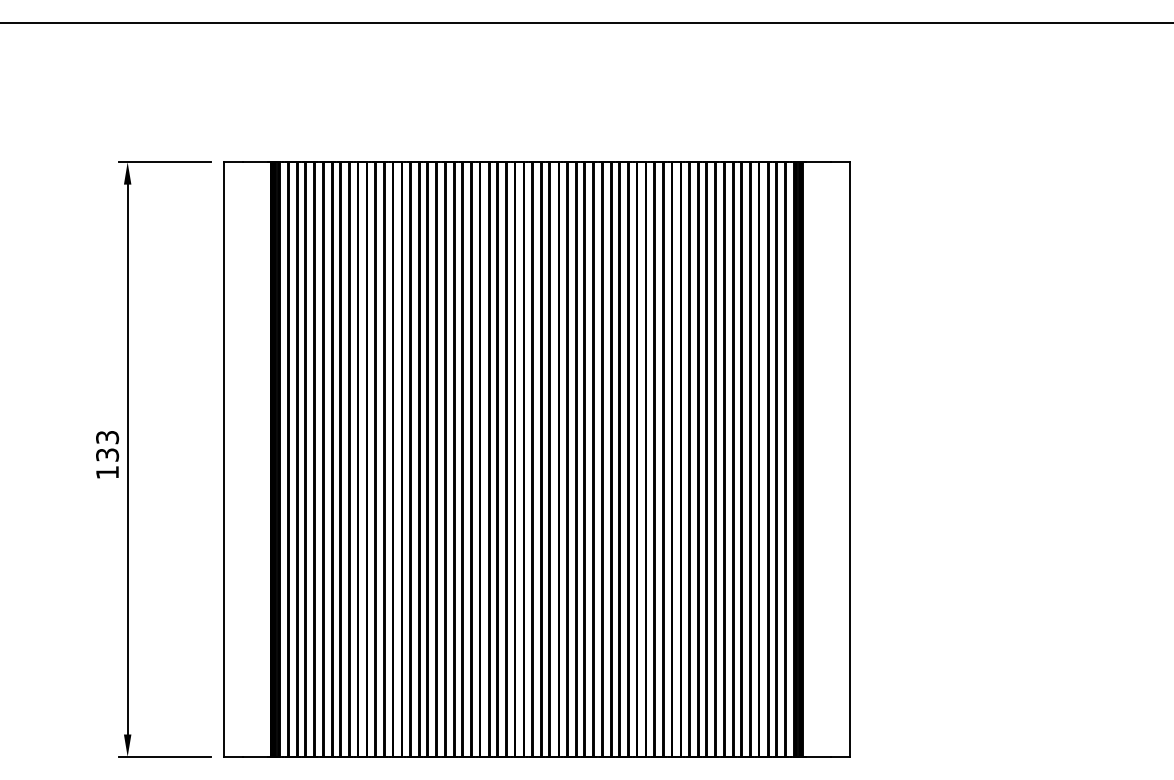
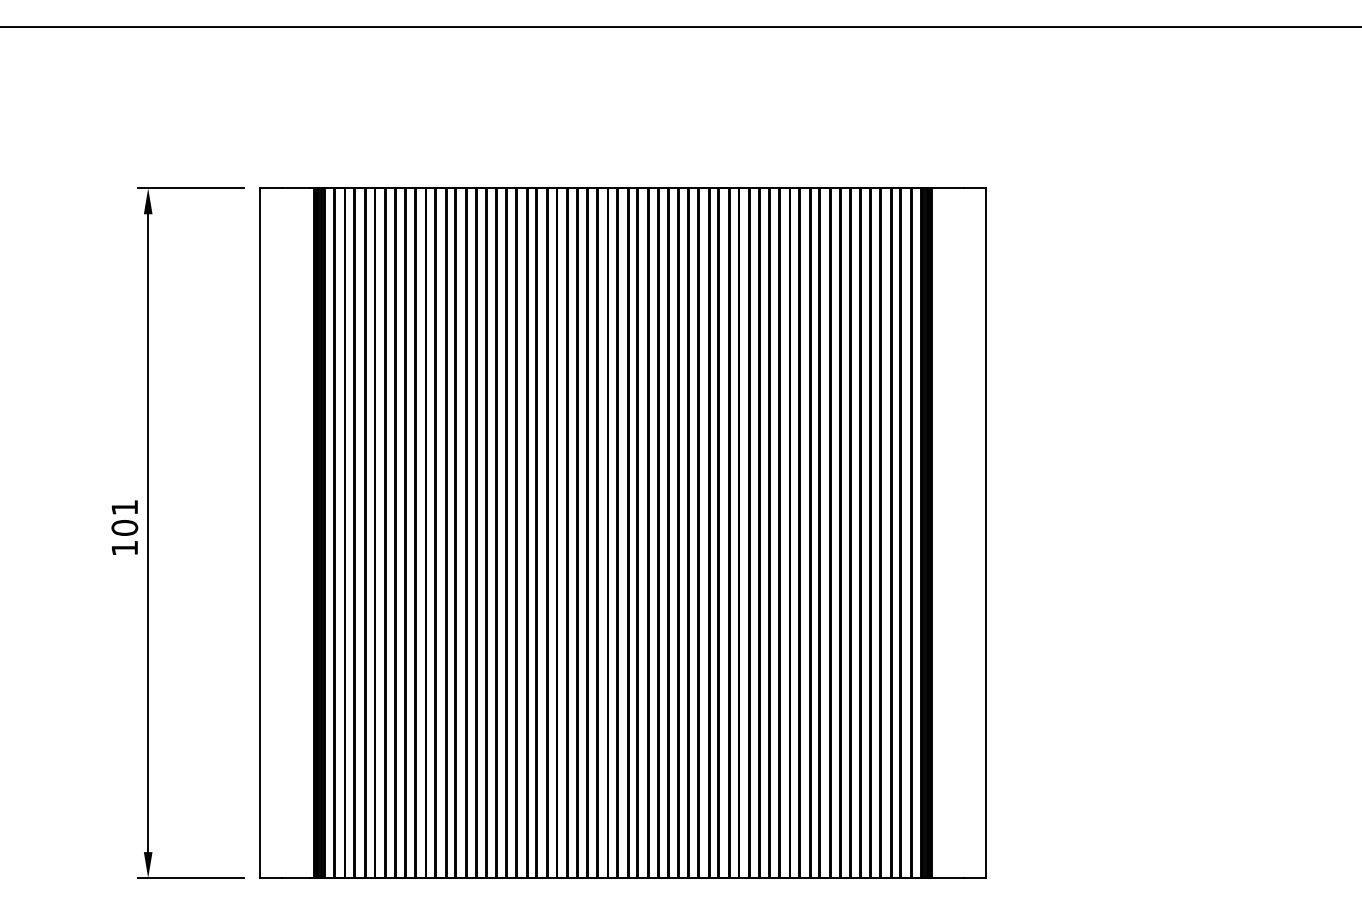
text: (107, 446) -> (124, 517), 133 -> 101

